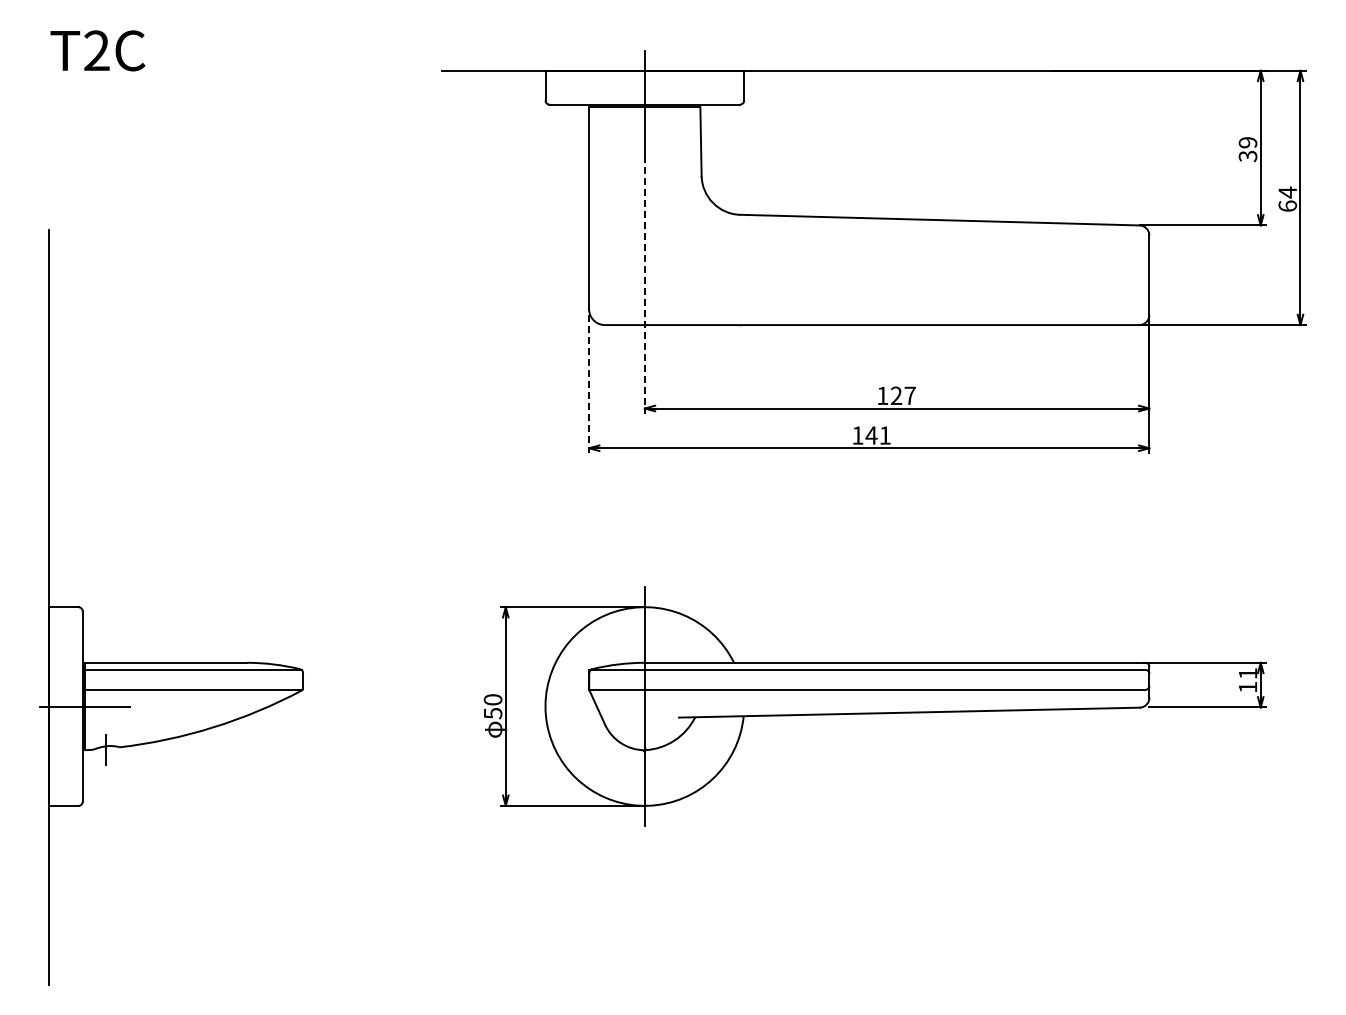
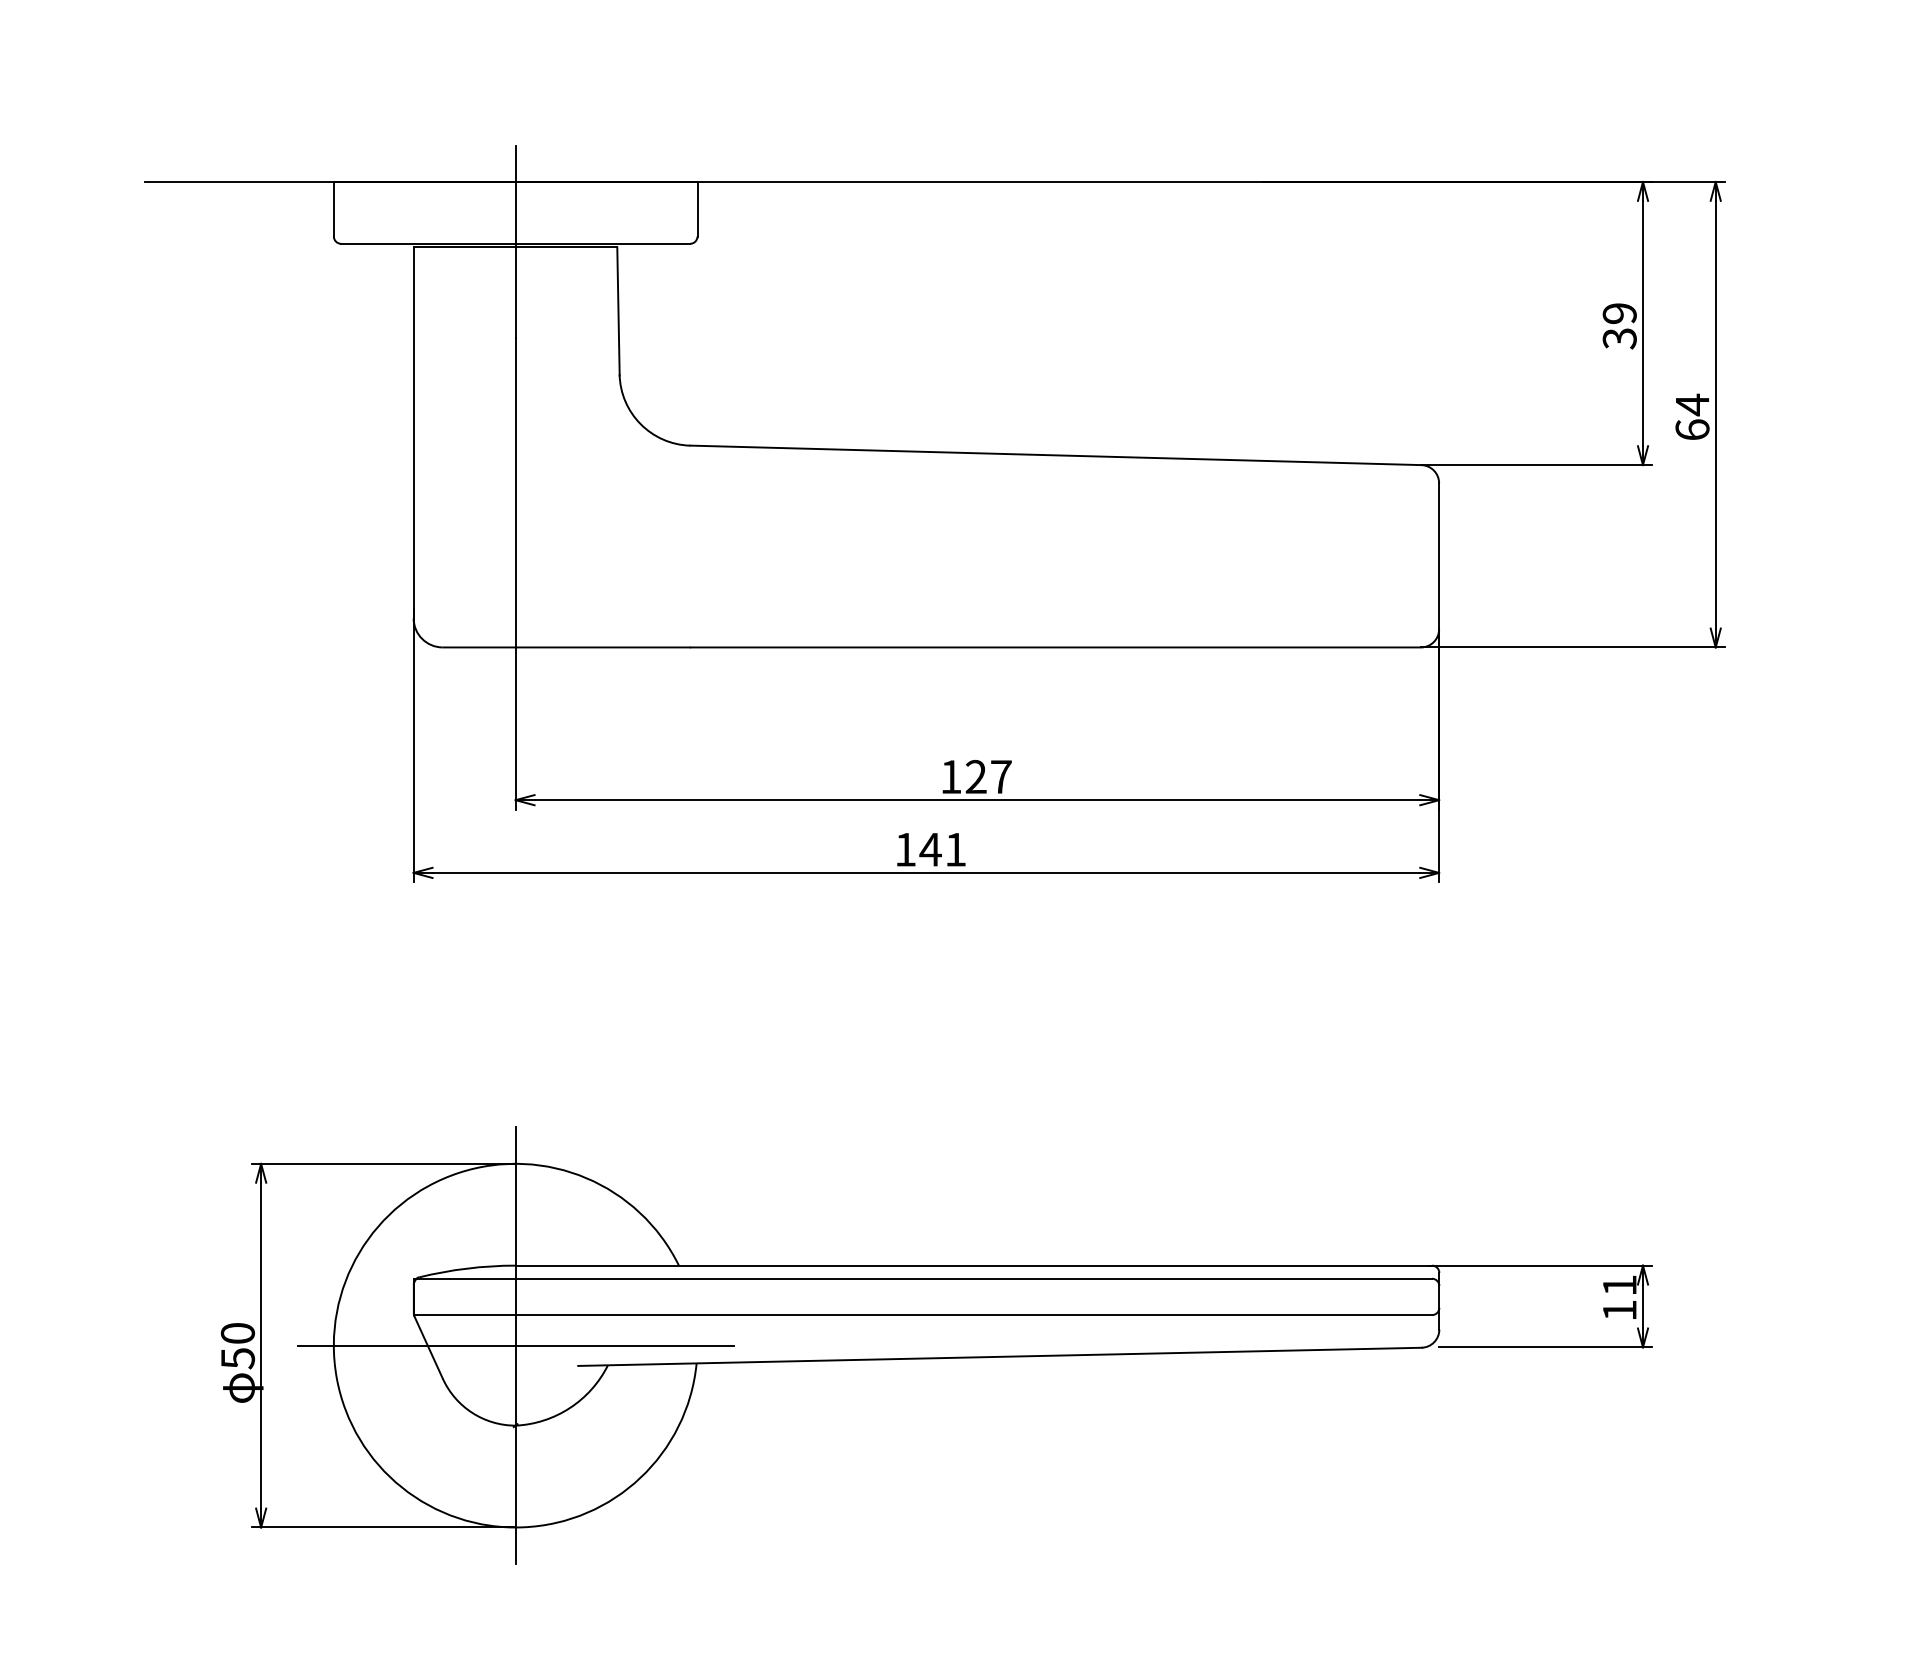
line: (644, 284) -> (515, 573), dashed -> solid
line: (589, 378) -> (414, 745), dashed -> solid
line: (644, 706) -> (515, 1345), added

